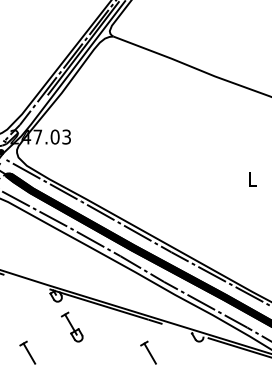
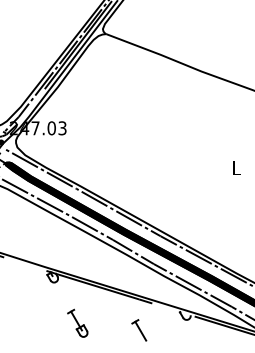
part: (71, 326) -> (77, 322), moved
part: (27, 352) -> (25, 330), removed

